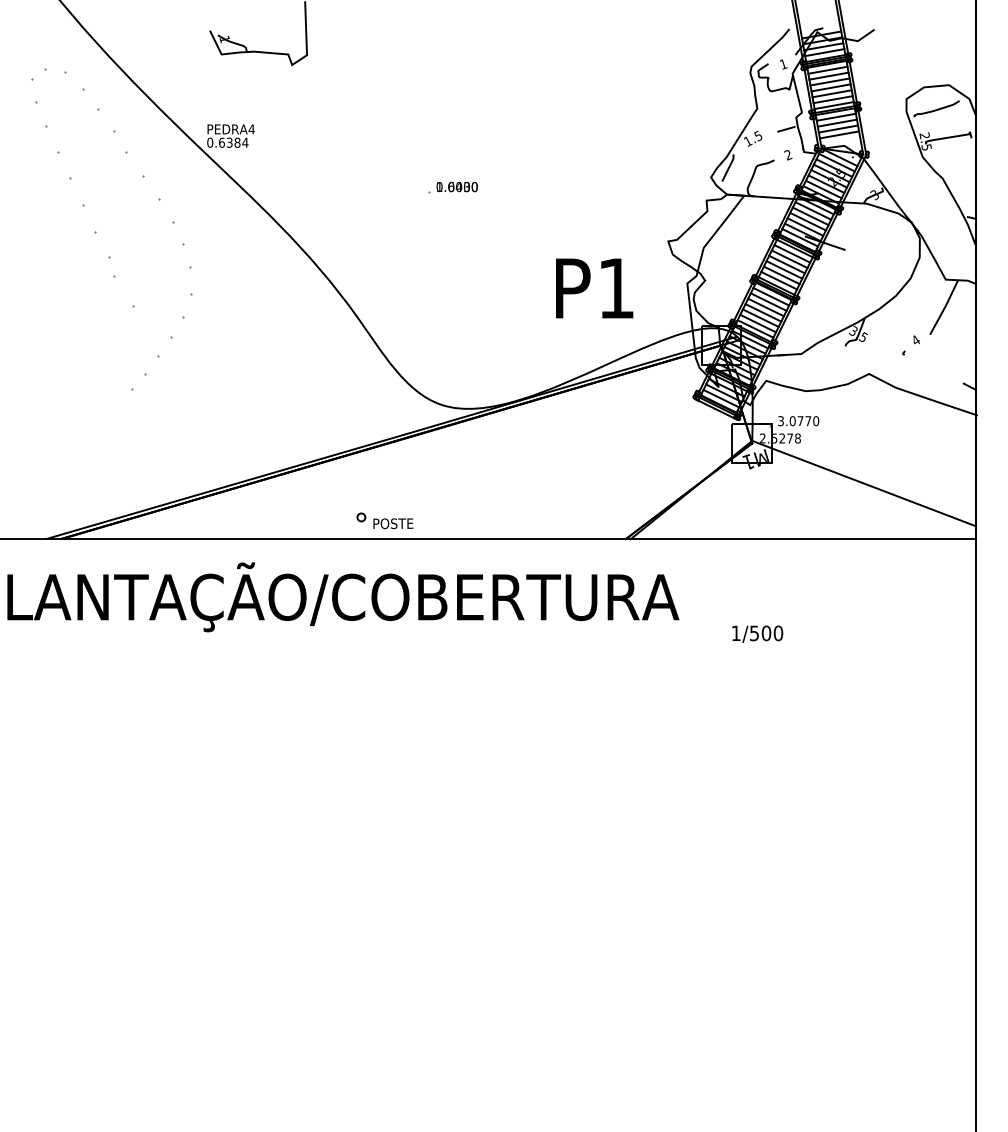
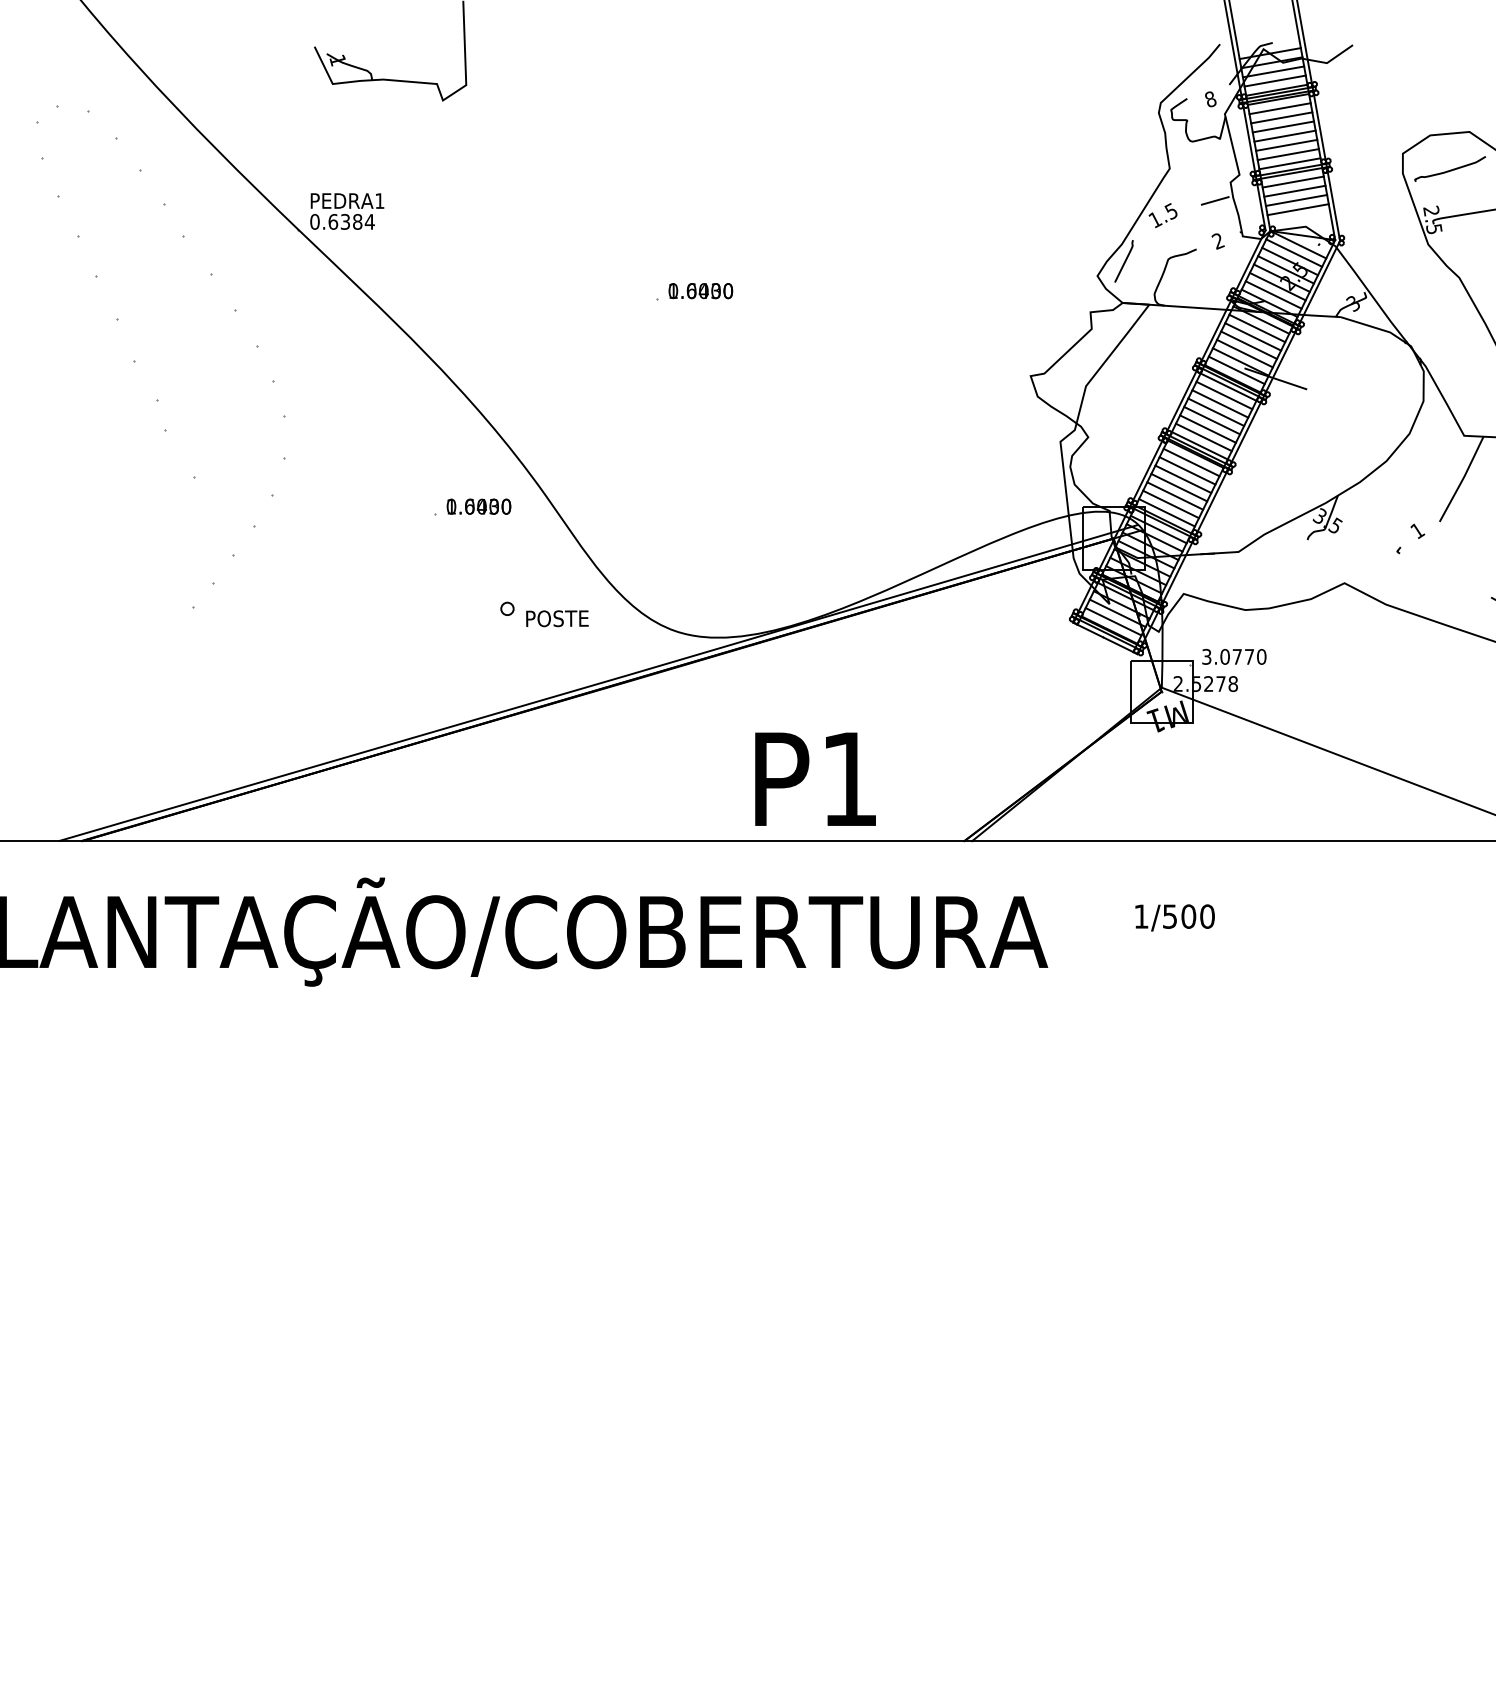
text: (783, 64) -> (1210, 99), 1 -> 8
text: (251, 129) -> (379, 201), PEDRA4 -> PEDRA1
text: (594, 288) -> (815, 779), moved
part: (310, 325) -> (471, 507), added
text: (915, 340) -> (1416, 530), 4 -> 1
part: (384, 520) -> (543, 613), moved
text: (757, 633) -> (1174, 916), moved

